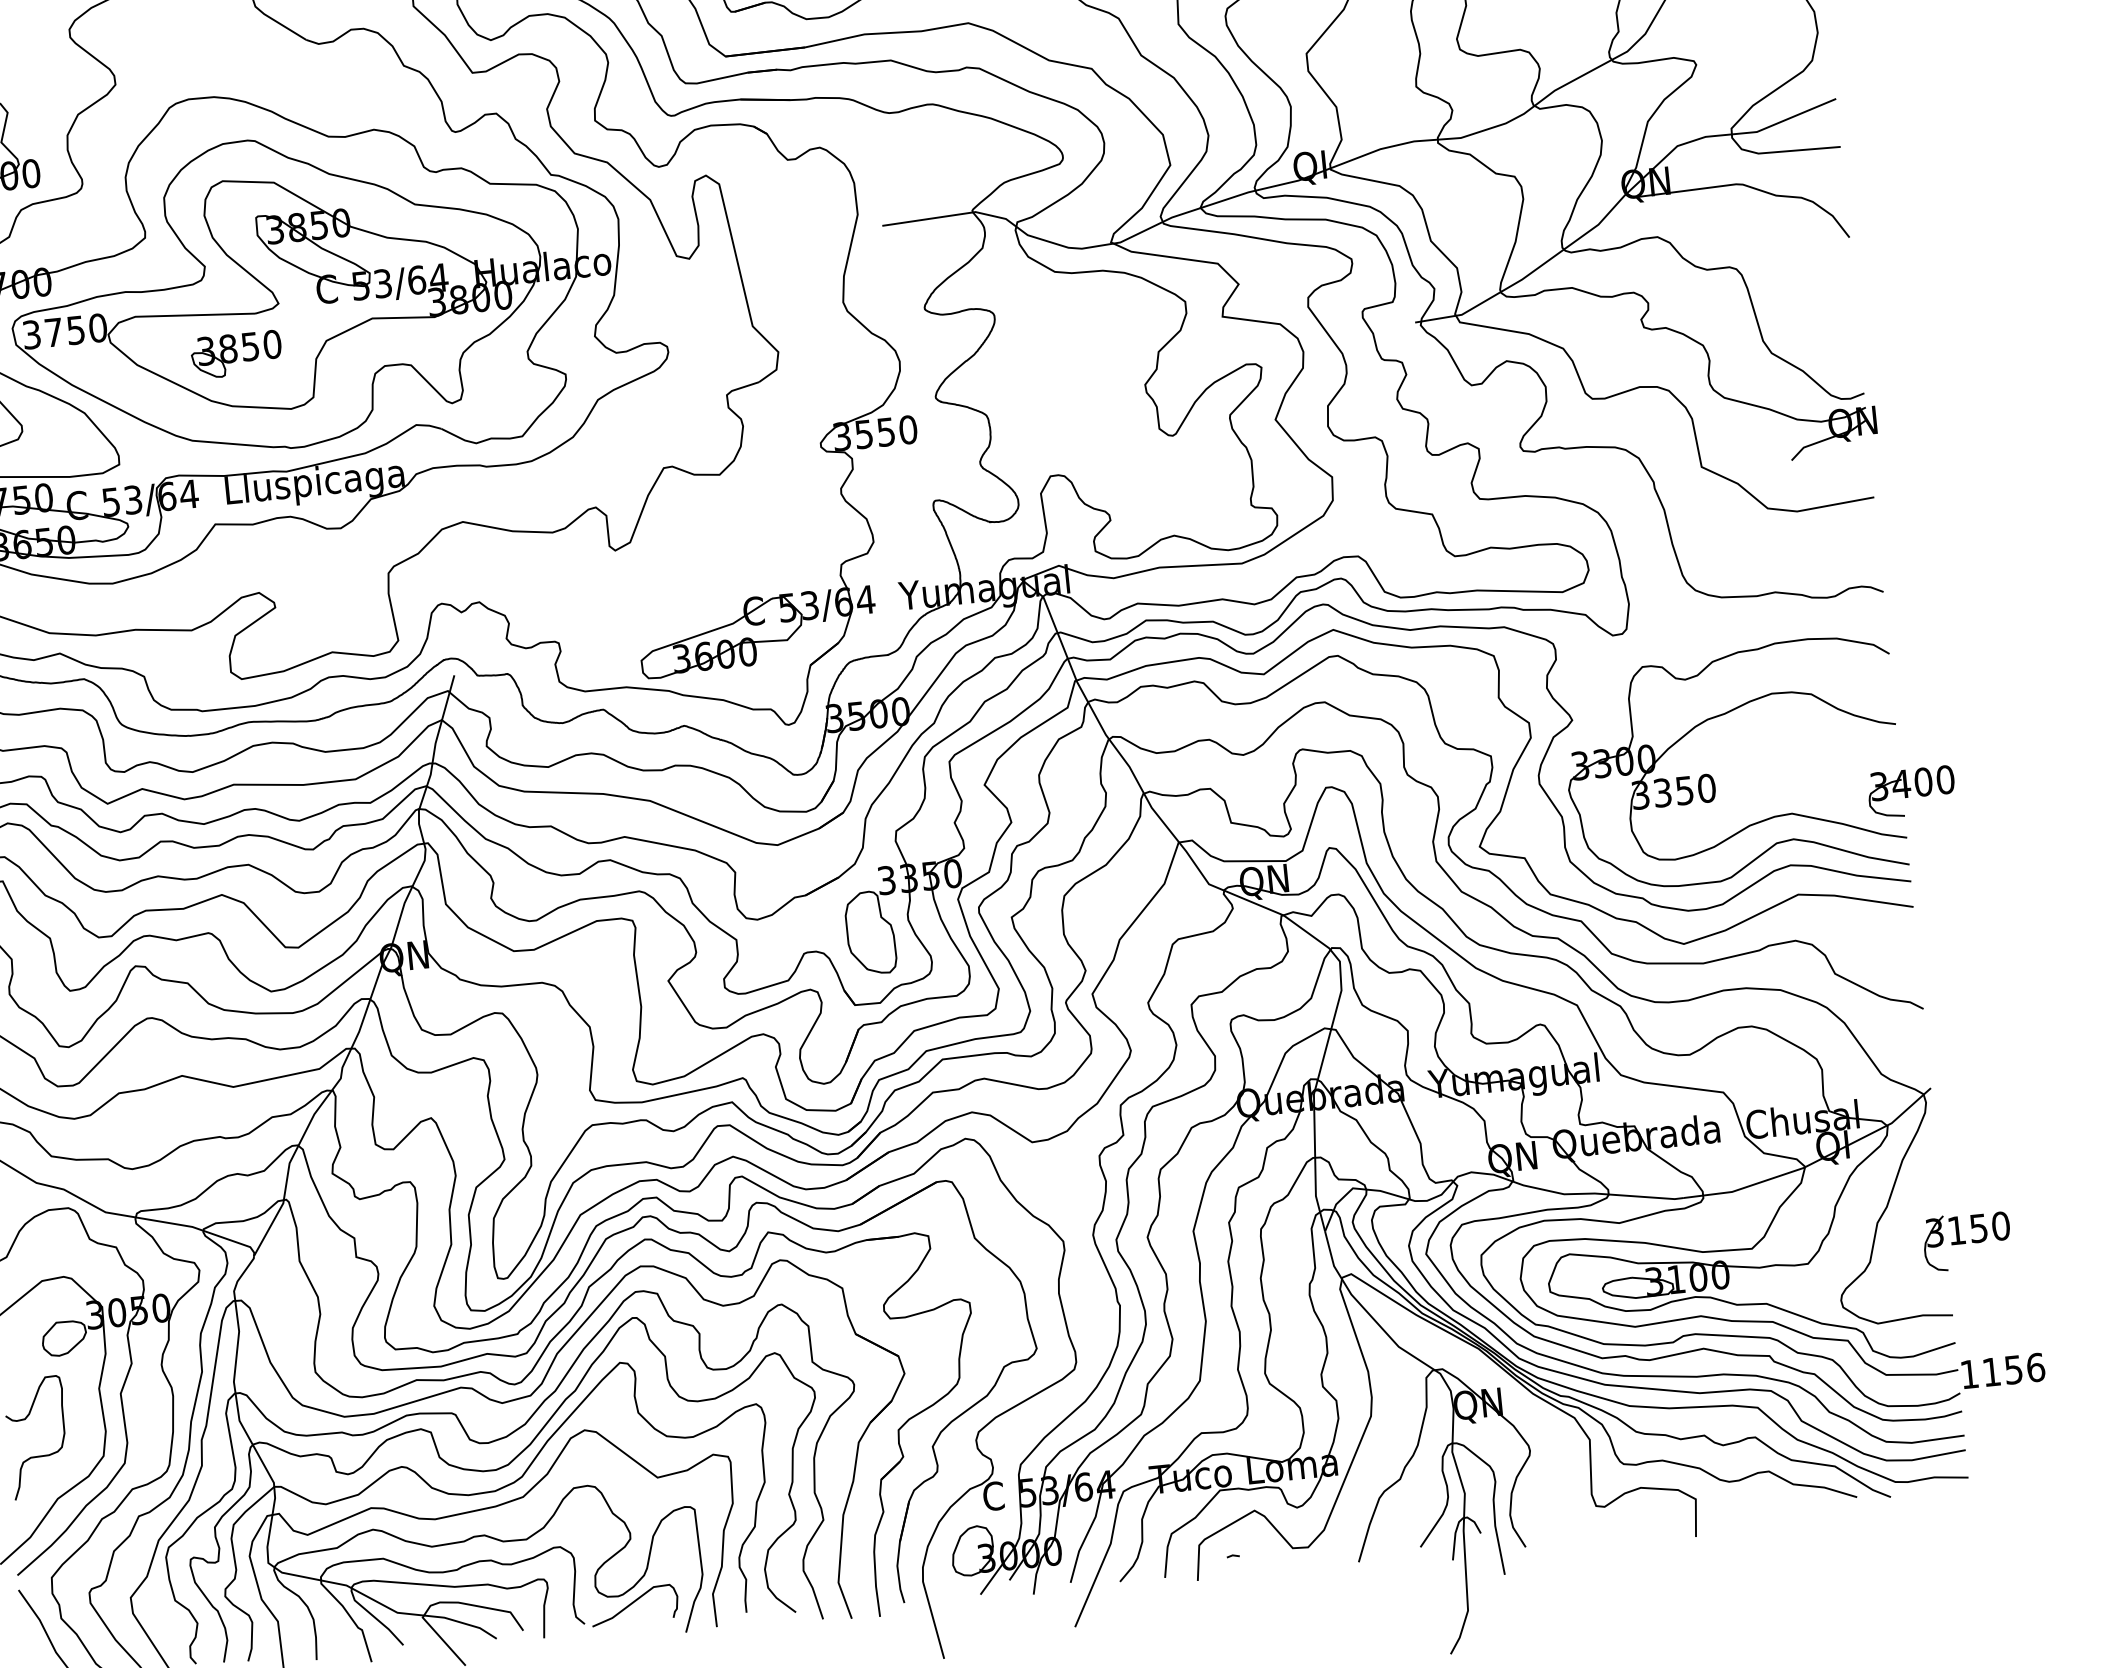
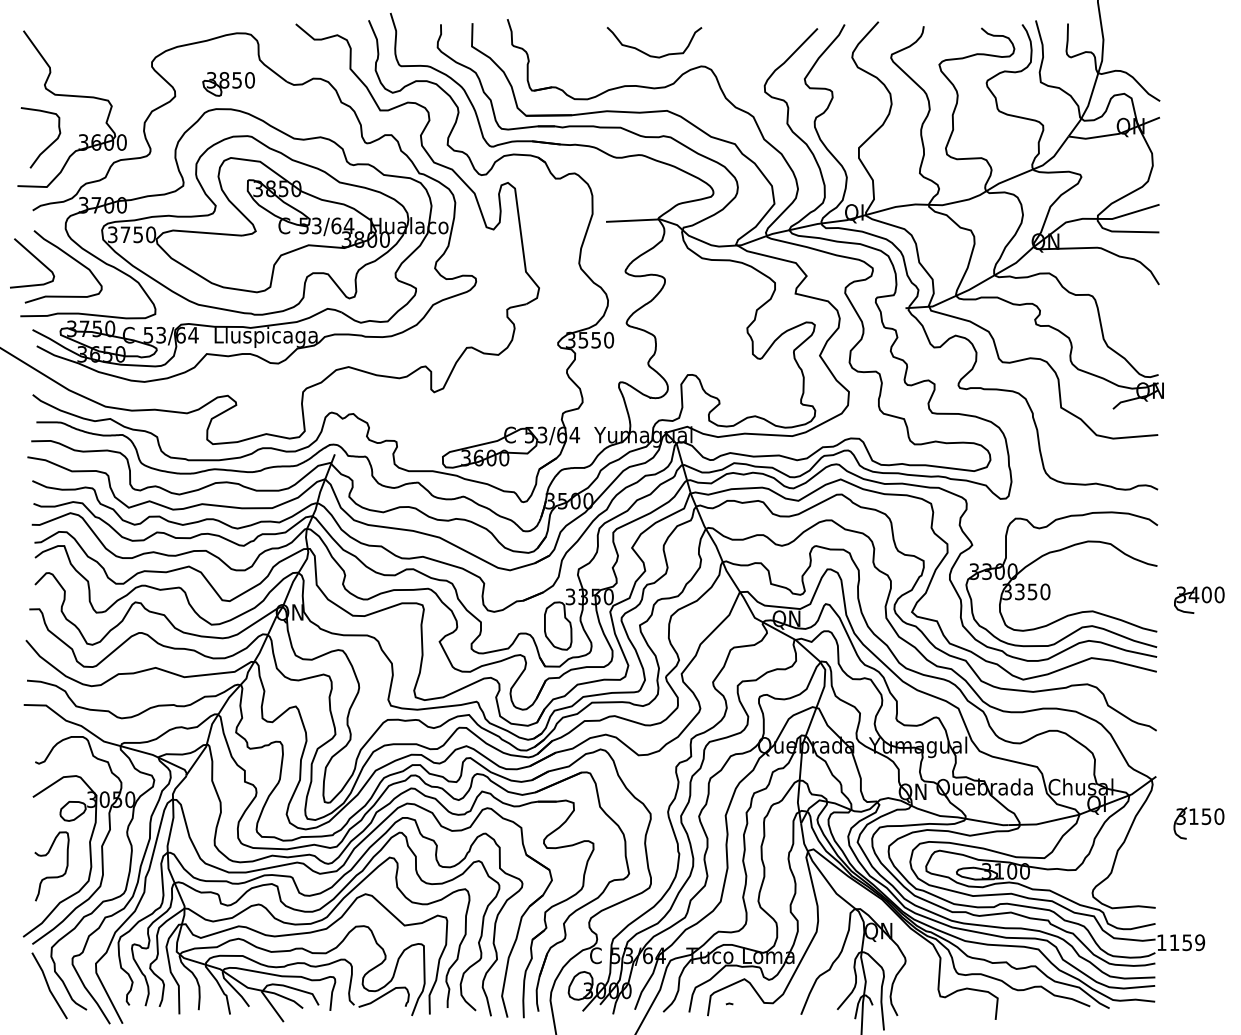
part: (236, 355) -> (228, 84), moved
part: (1911, 791) -> (1199, 599), moved
part: (1966, 1241) -> (1198, 823), moved
text: (2036, 1367) -> (1200, 942), 1156 -> 1159

